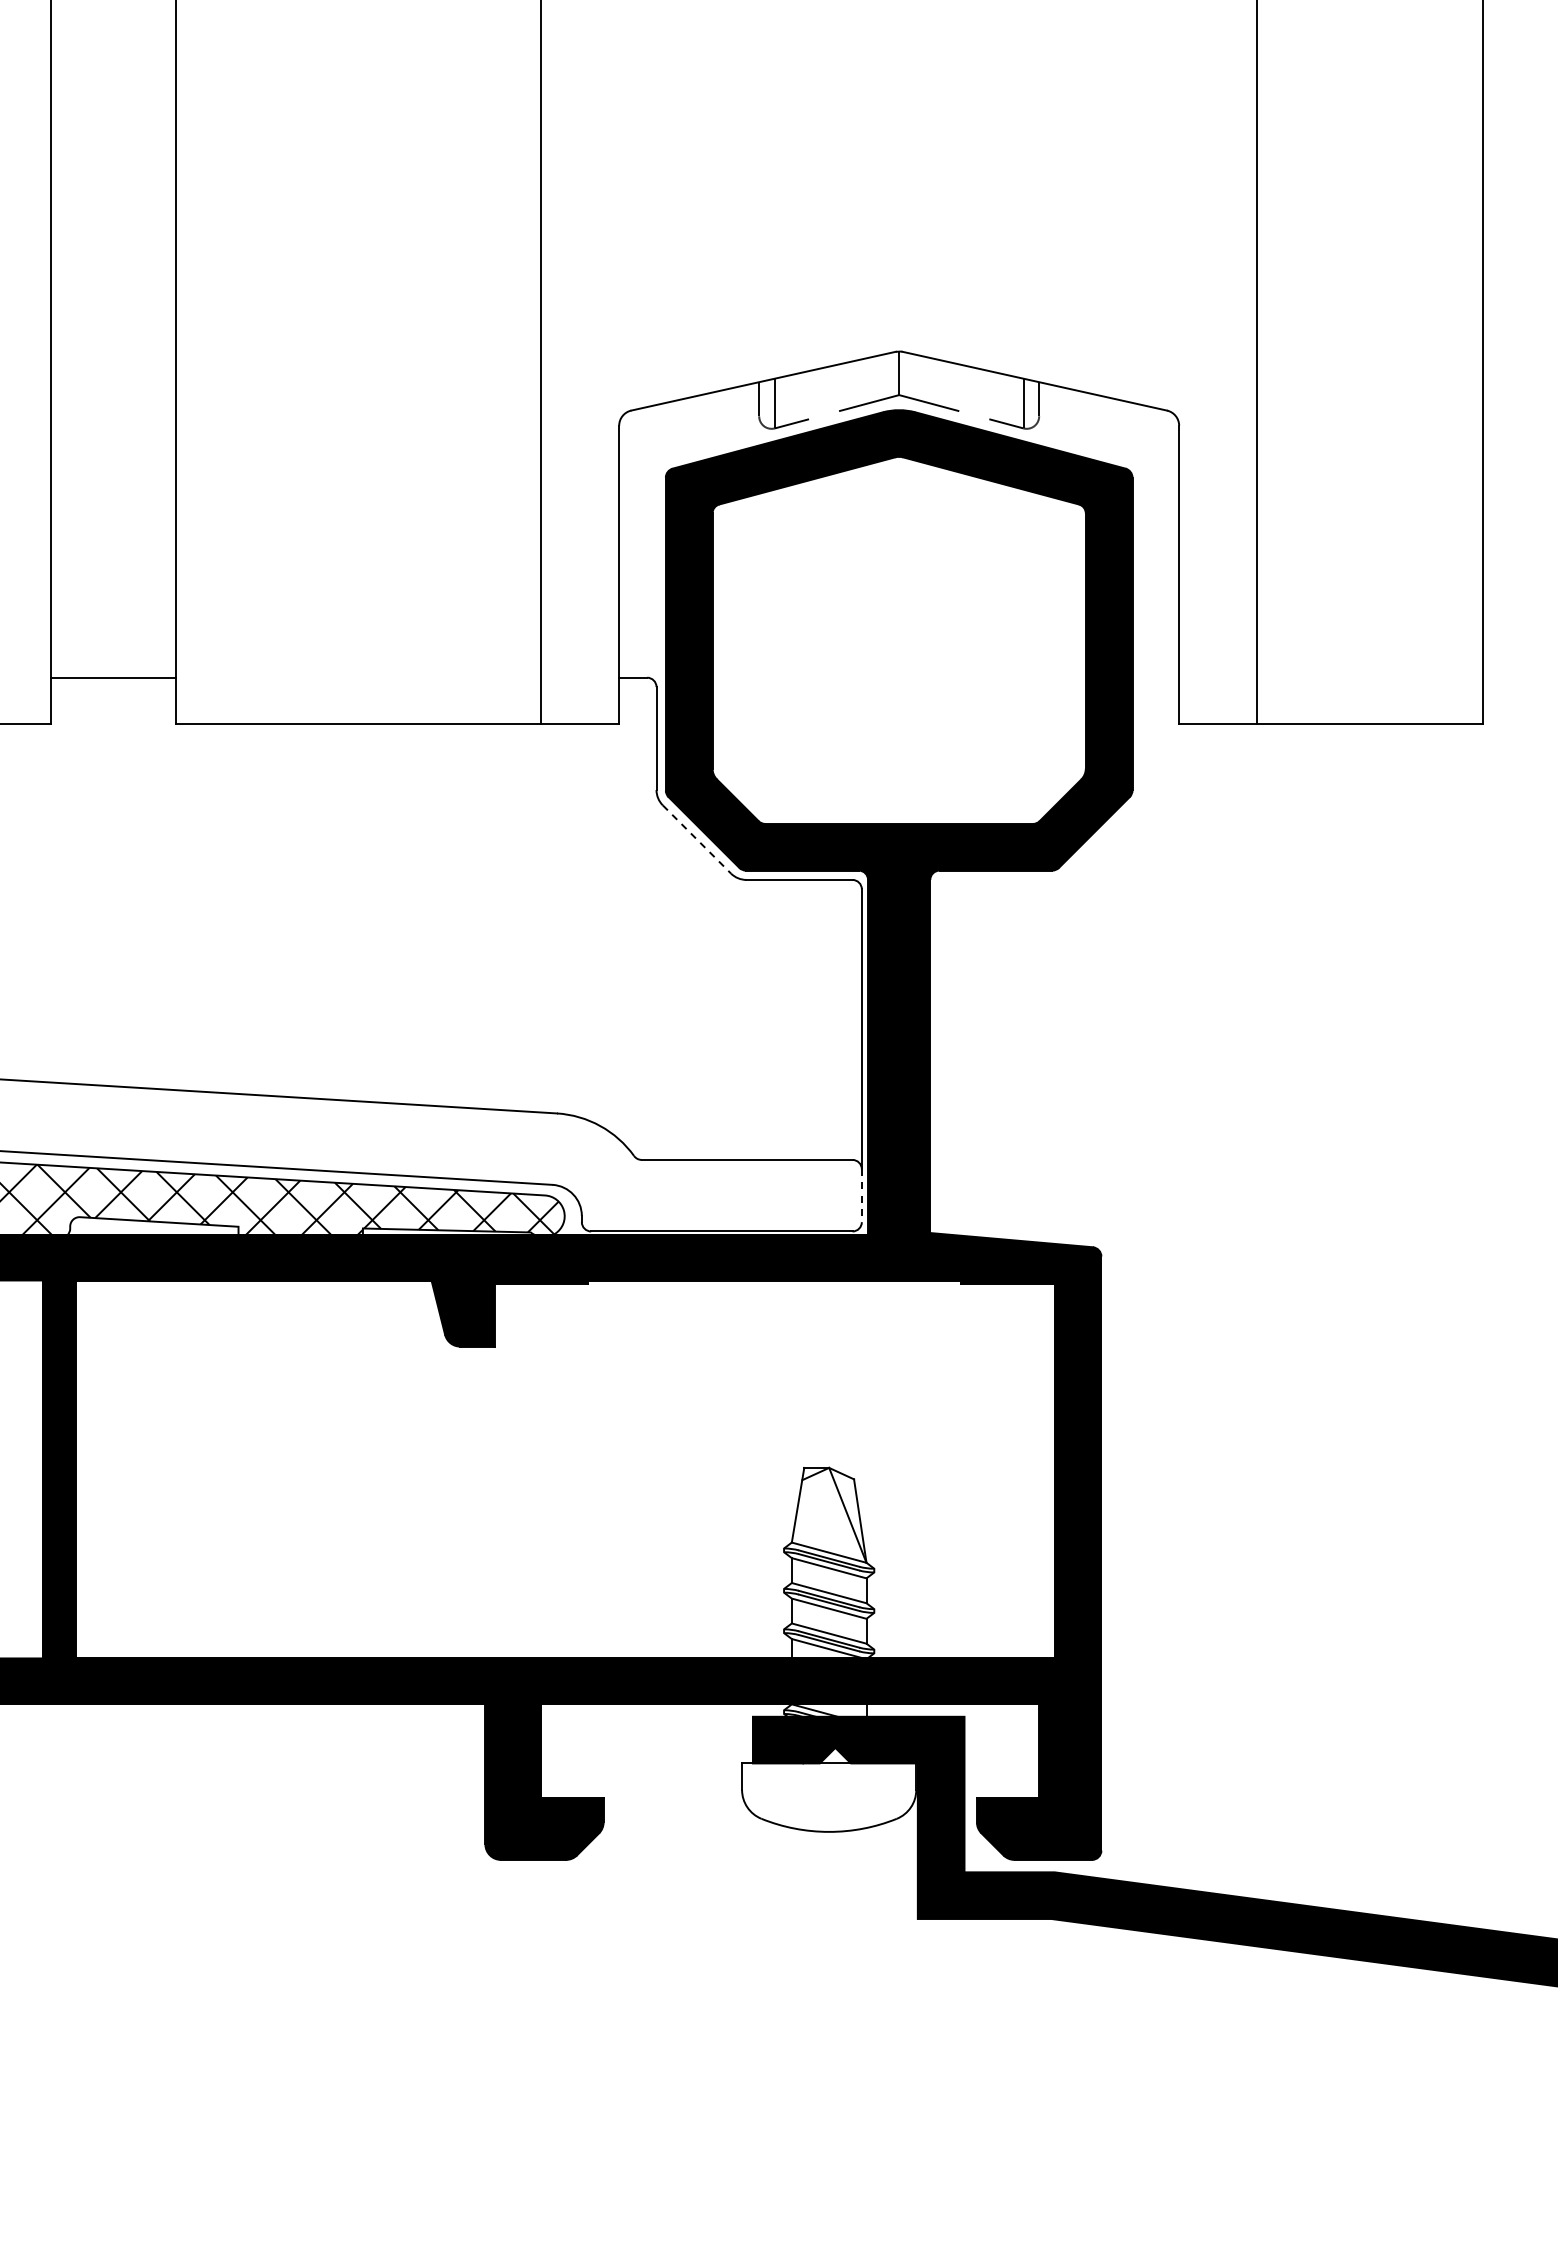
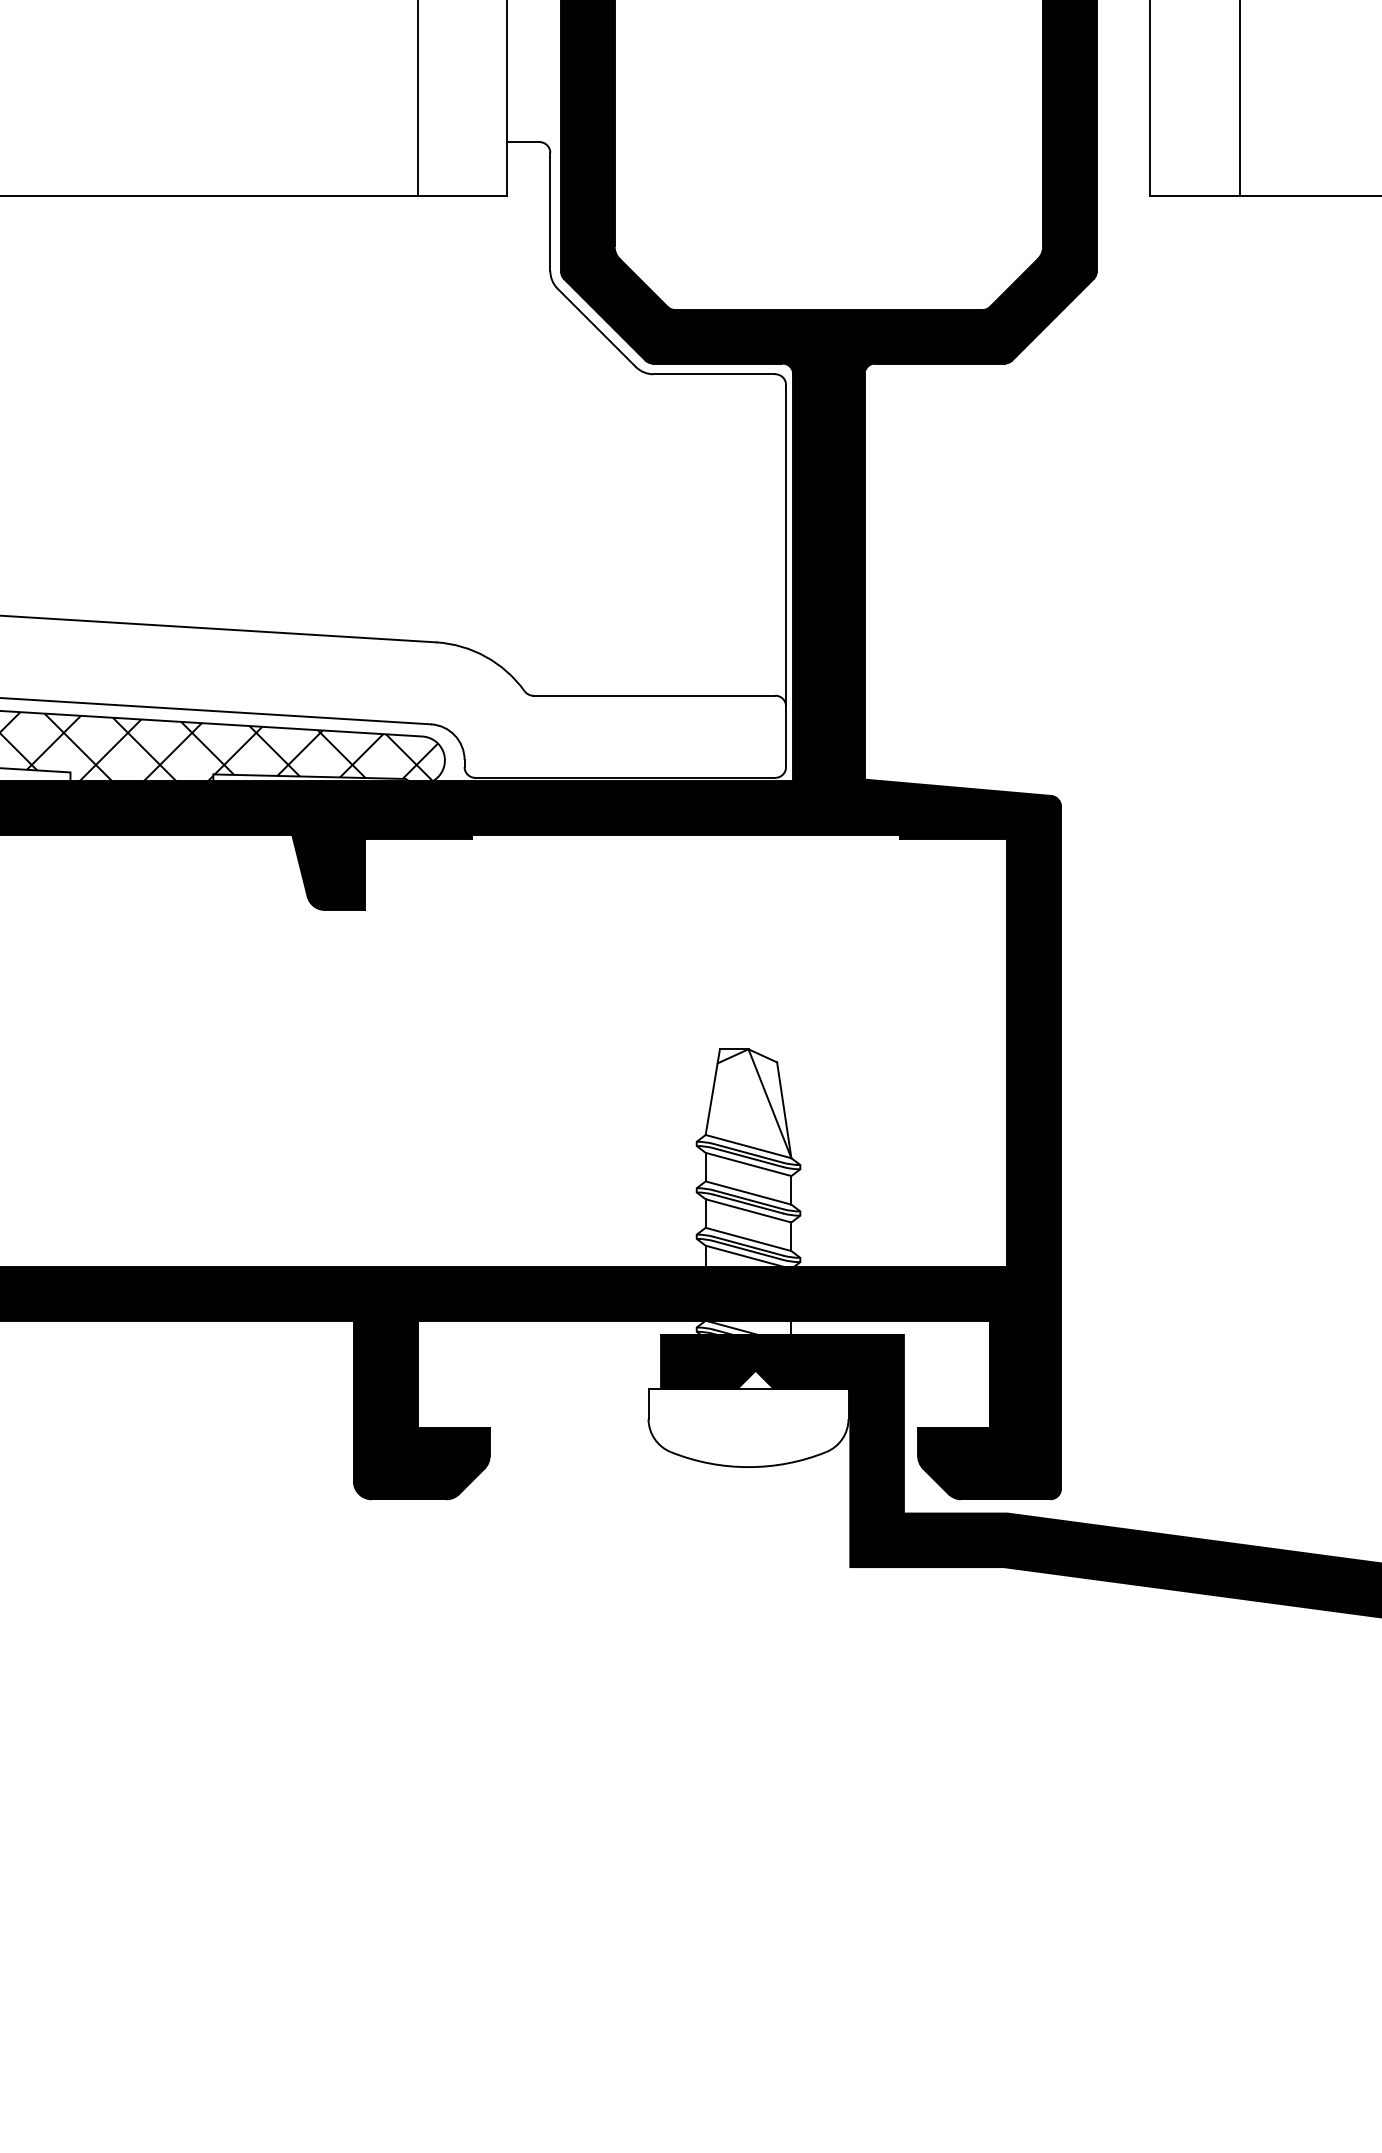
line: (697, 839) -> (597, 327), dashed -> solid
line: (861, 1196) -> (785, 737), dashed -> solid

